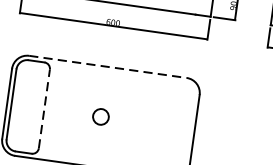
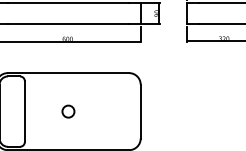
line: (107, 67) -> (68, 73), dashed -> solid
line: (43, 108) -> (24, 111), dashed -> solid

